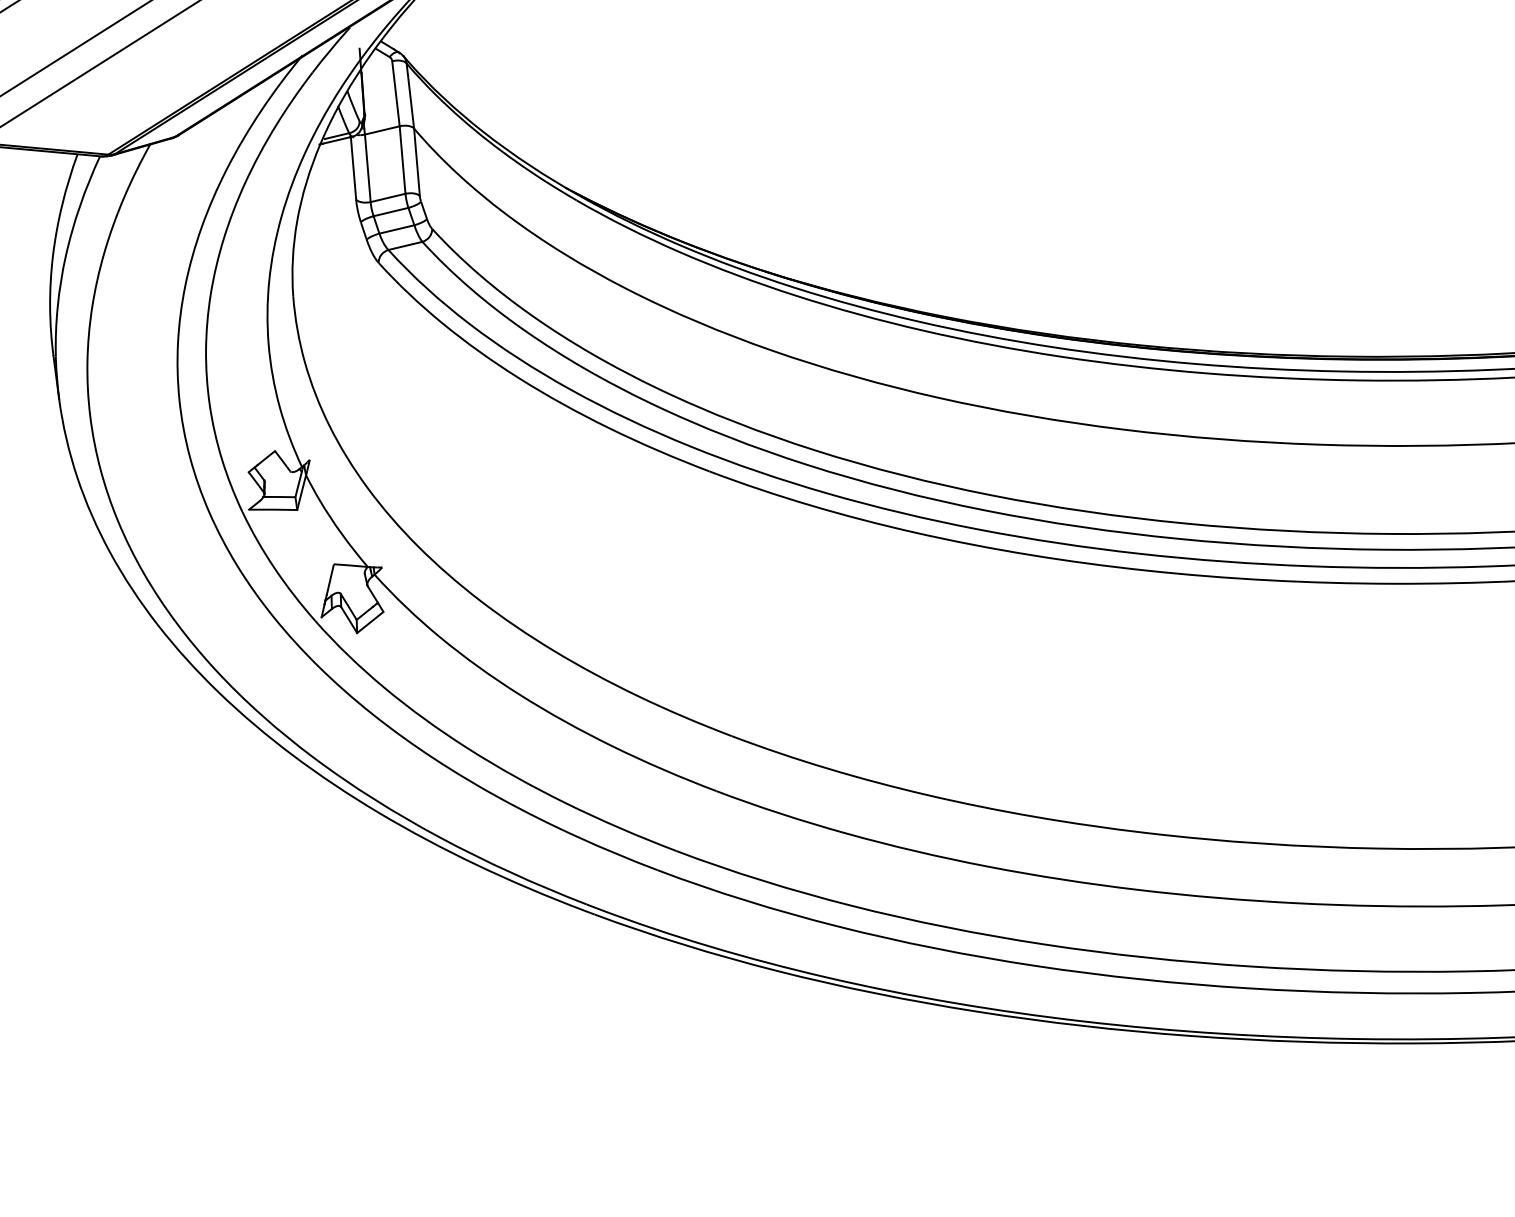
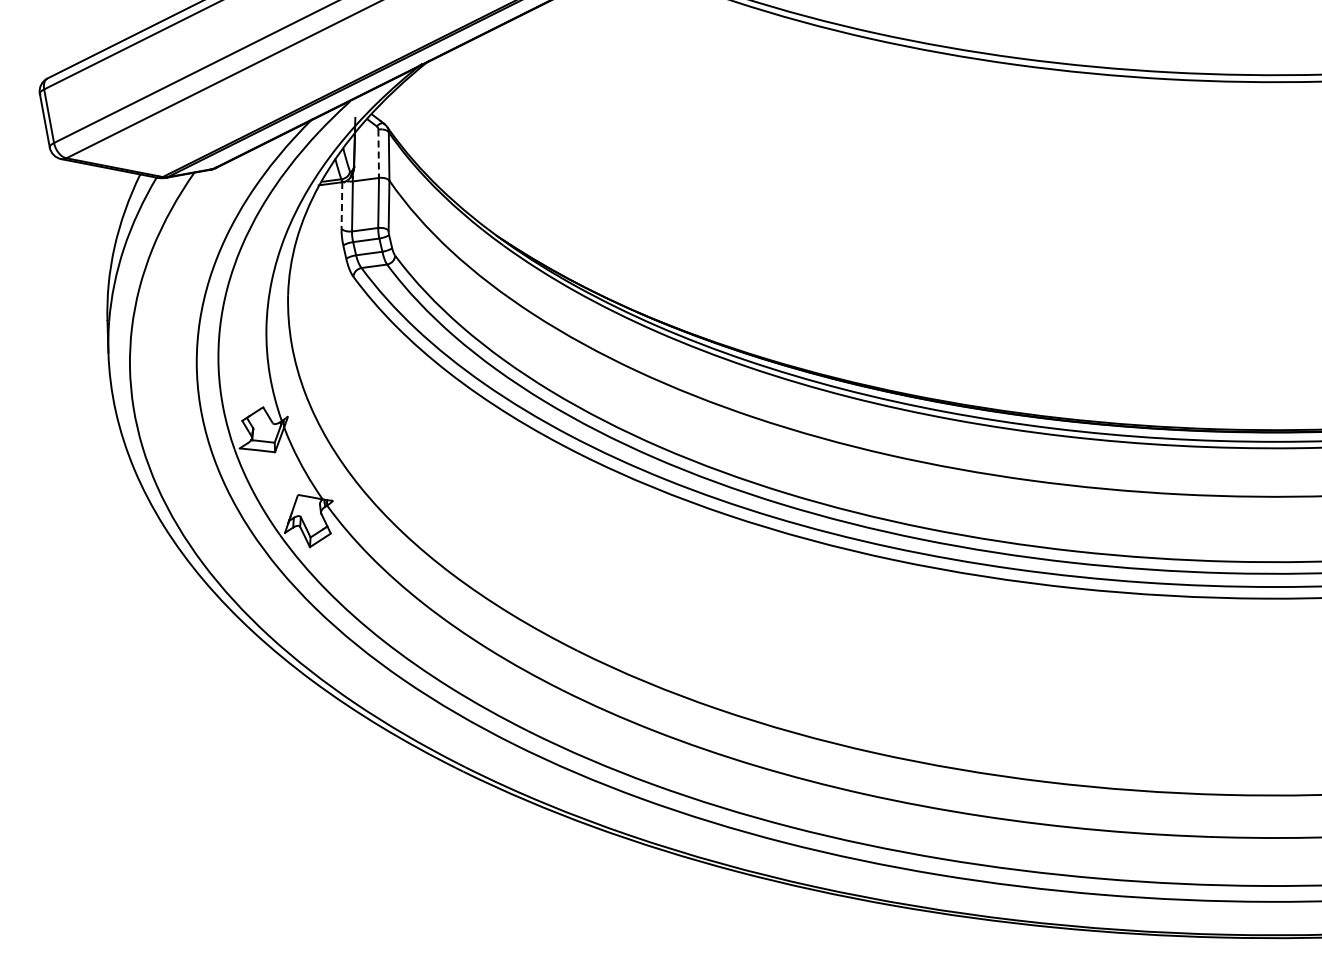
line: (395, 94) -> (378, 154), solid -> dashed
line: (352, 168) -> (341, 205), solid -> dashed

